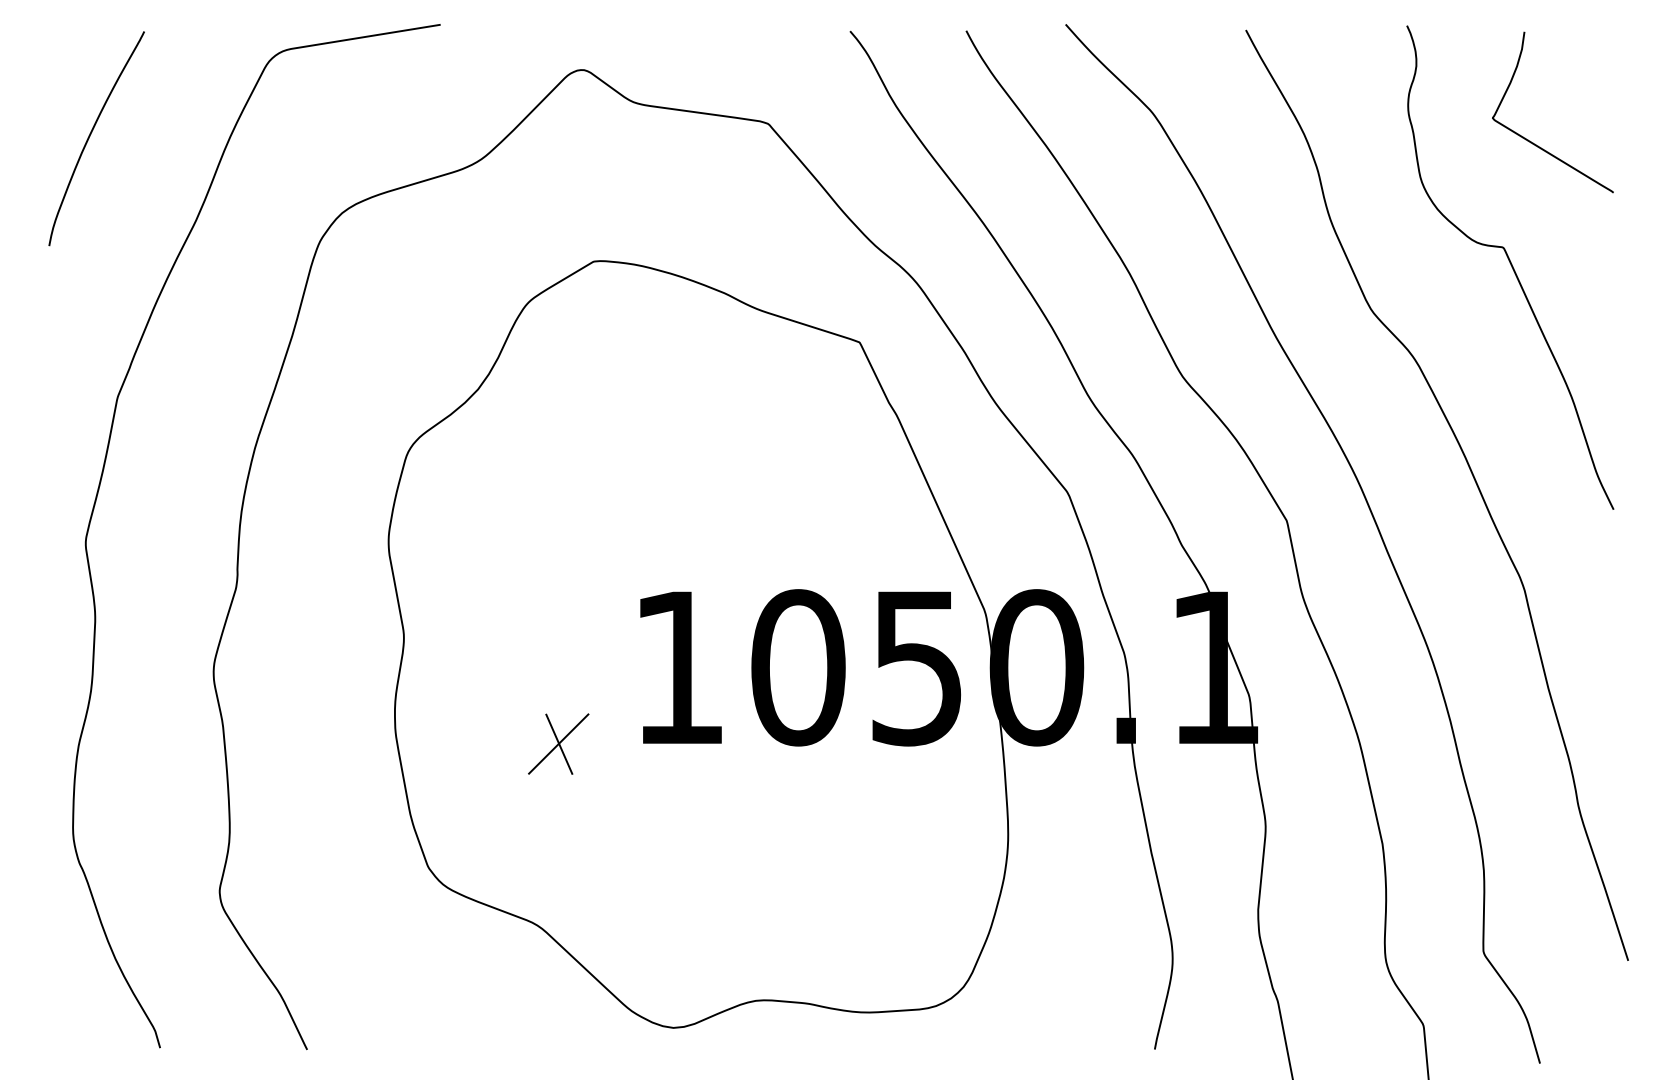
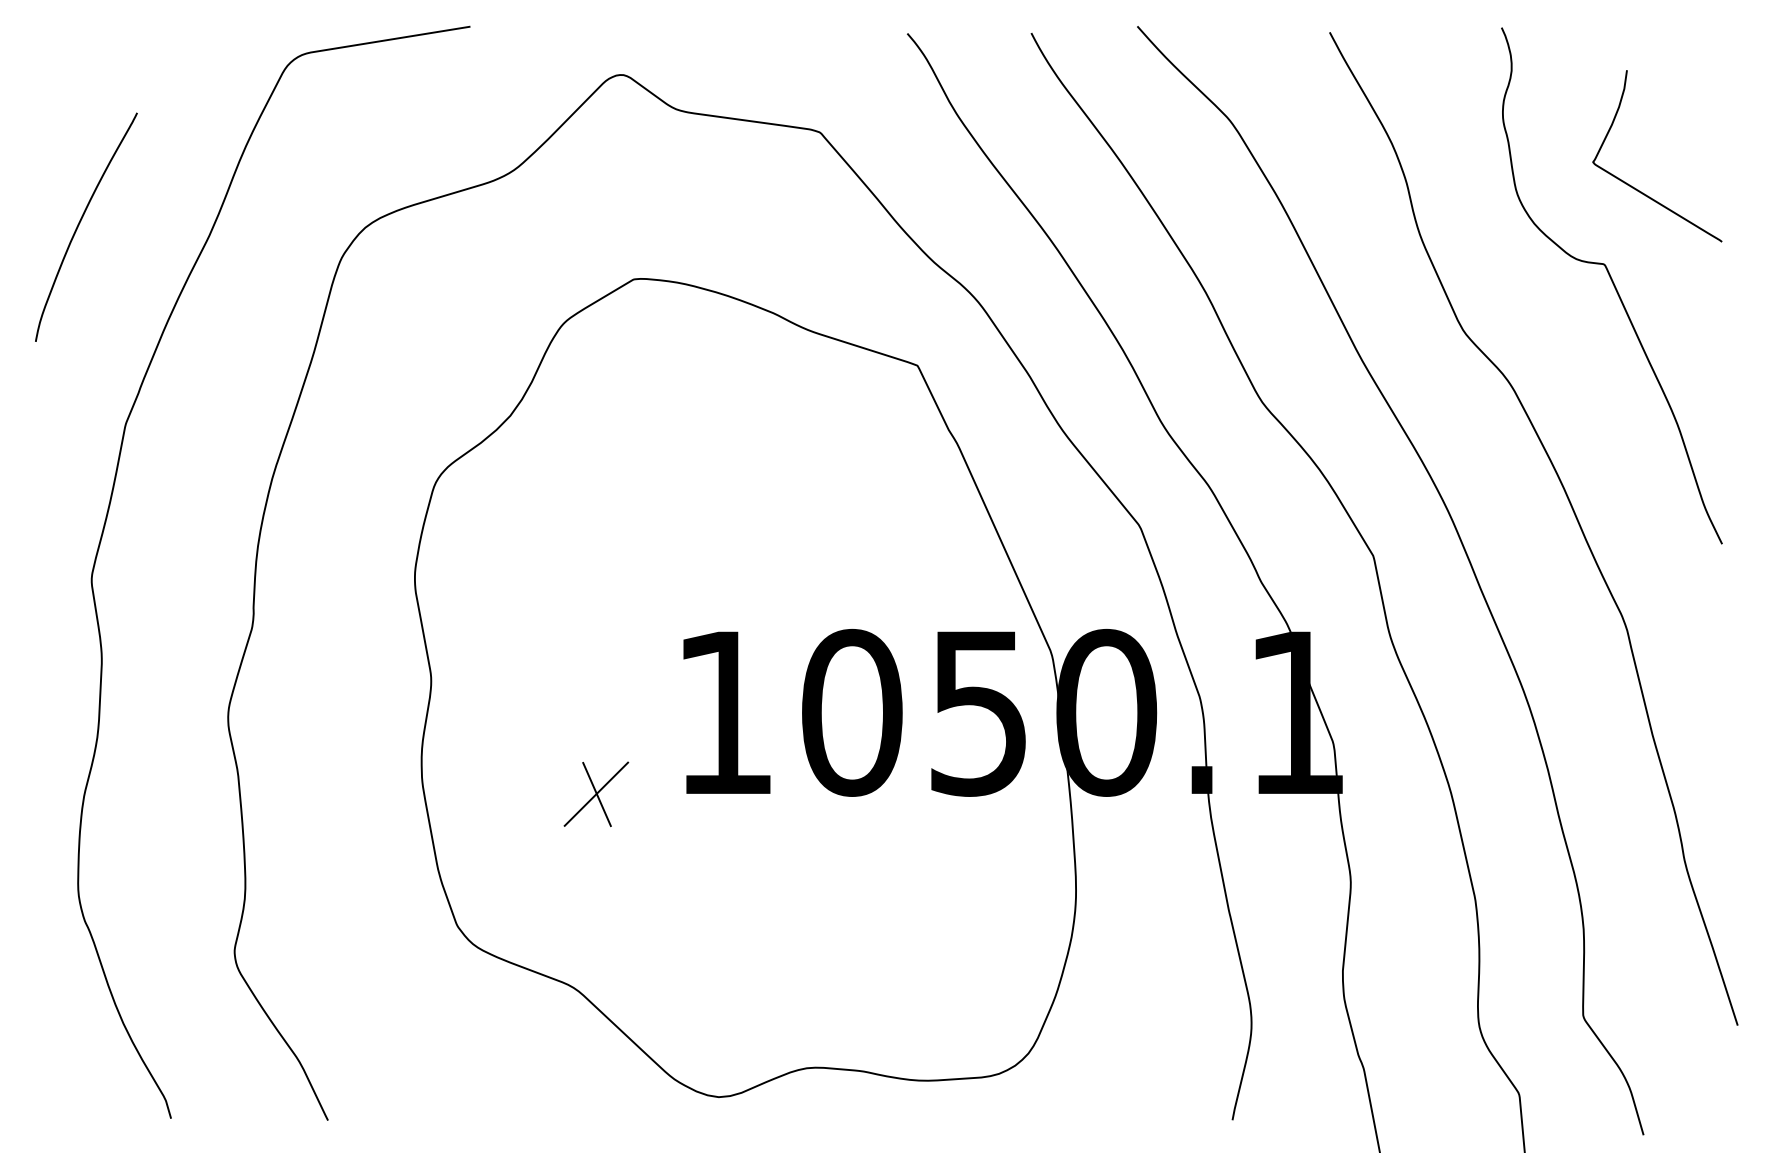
curve: (91, 135) -> (80, 223), moved
curve: (1535, 143) -> (1638, 189), moved

